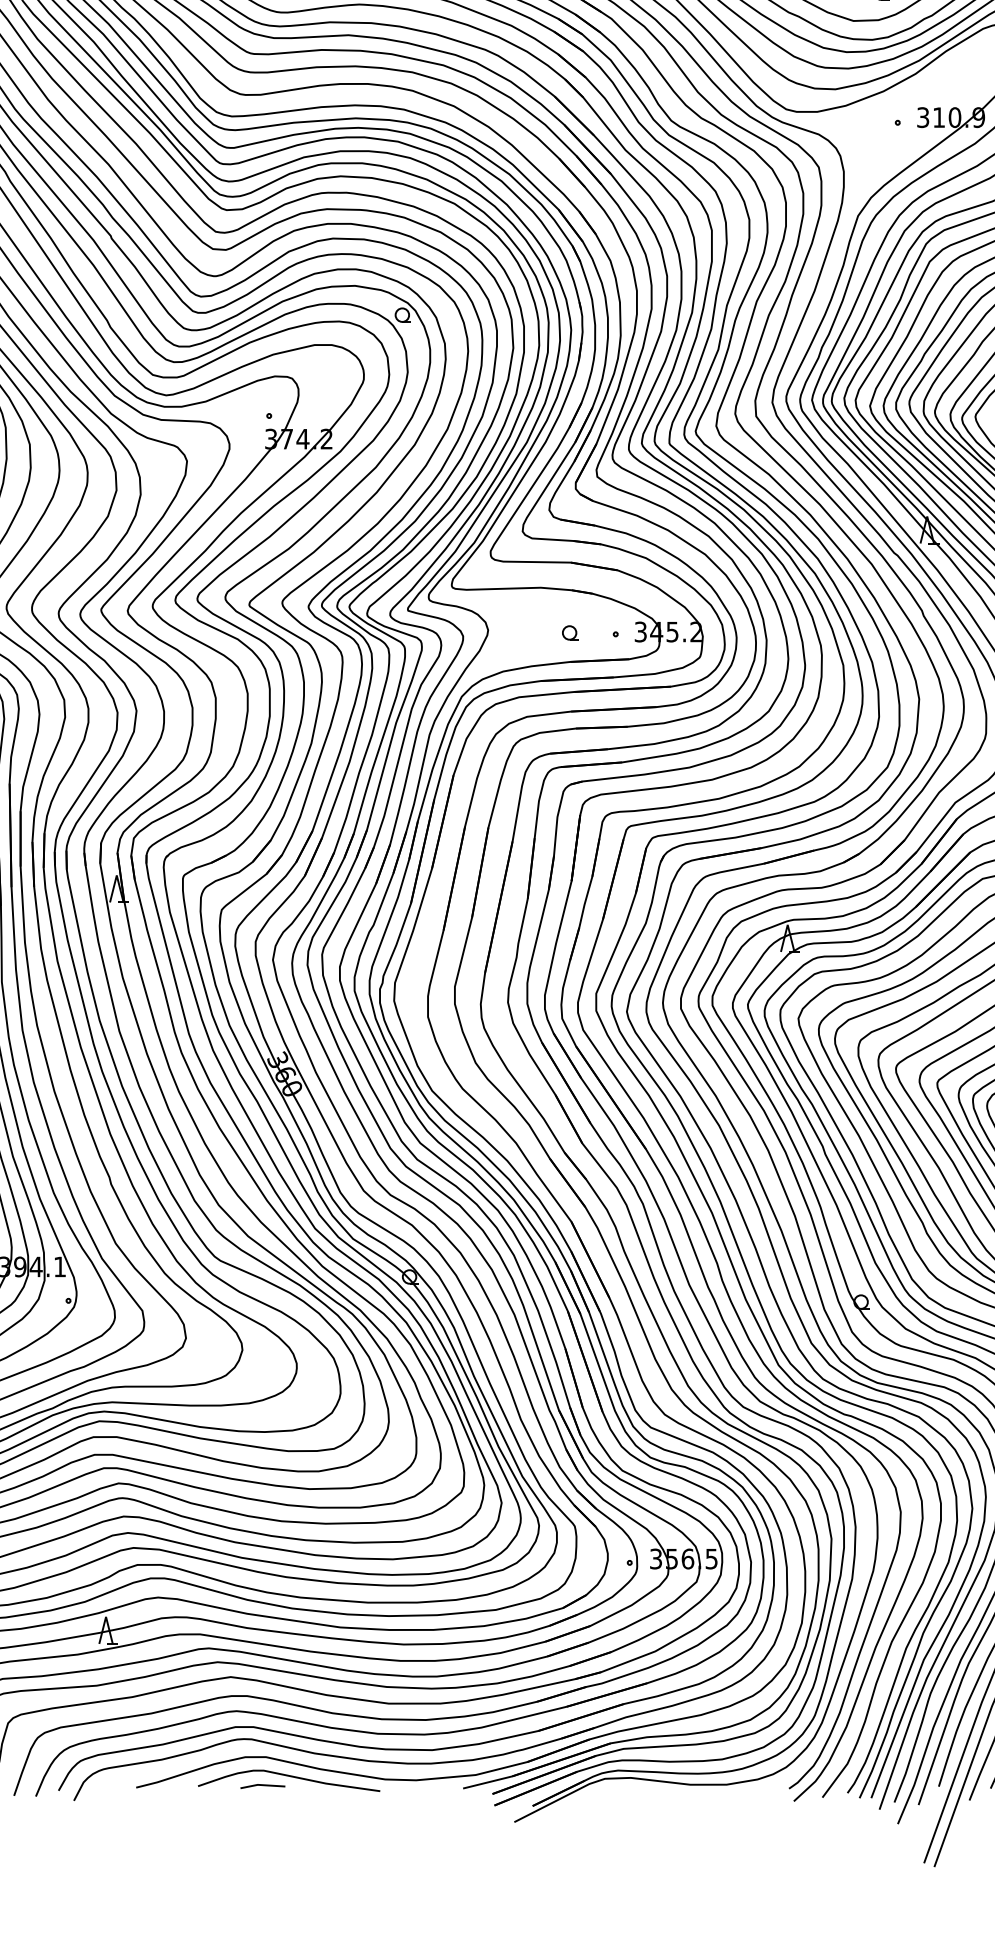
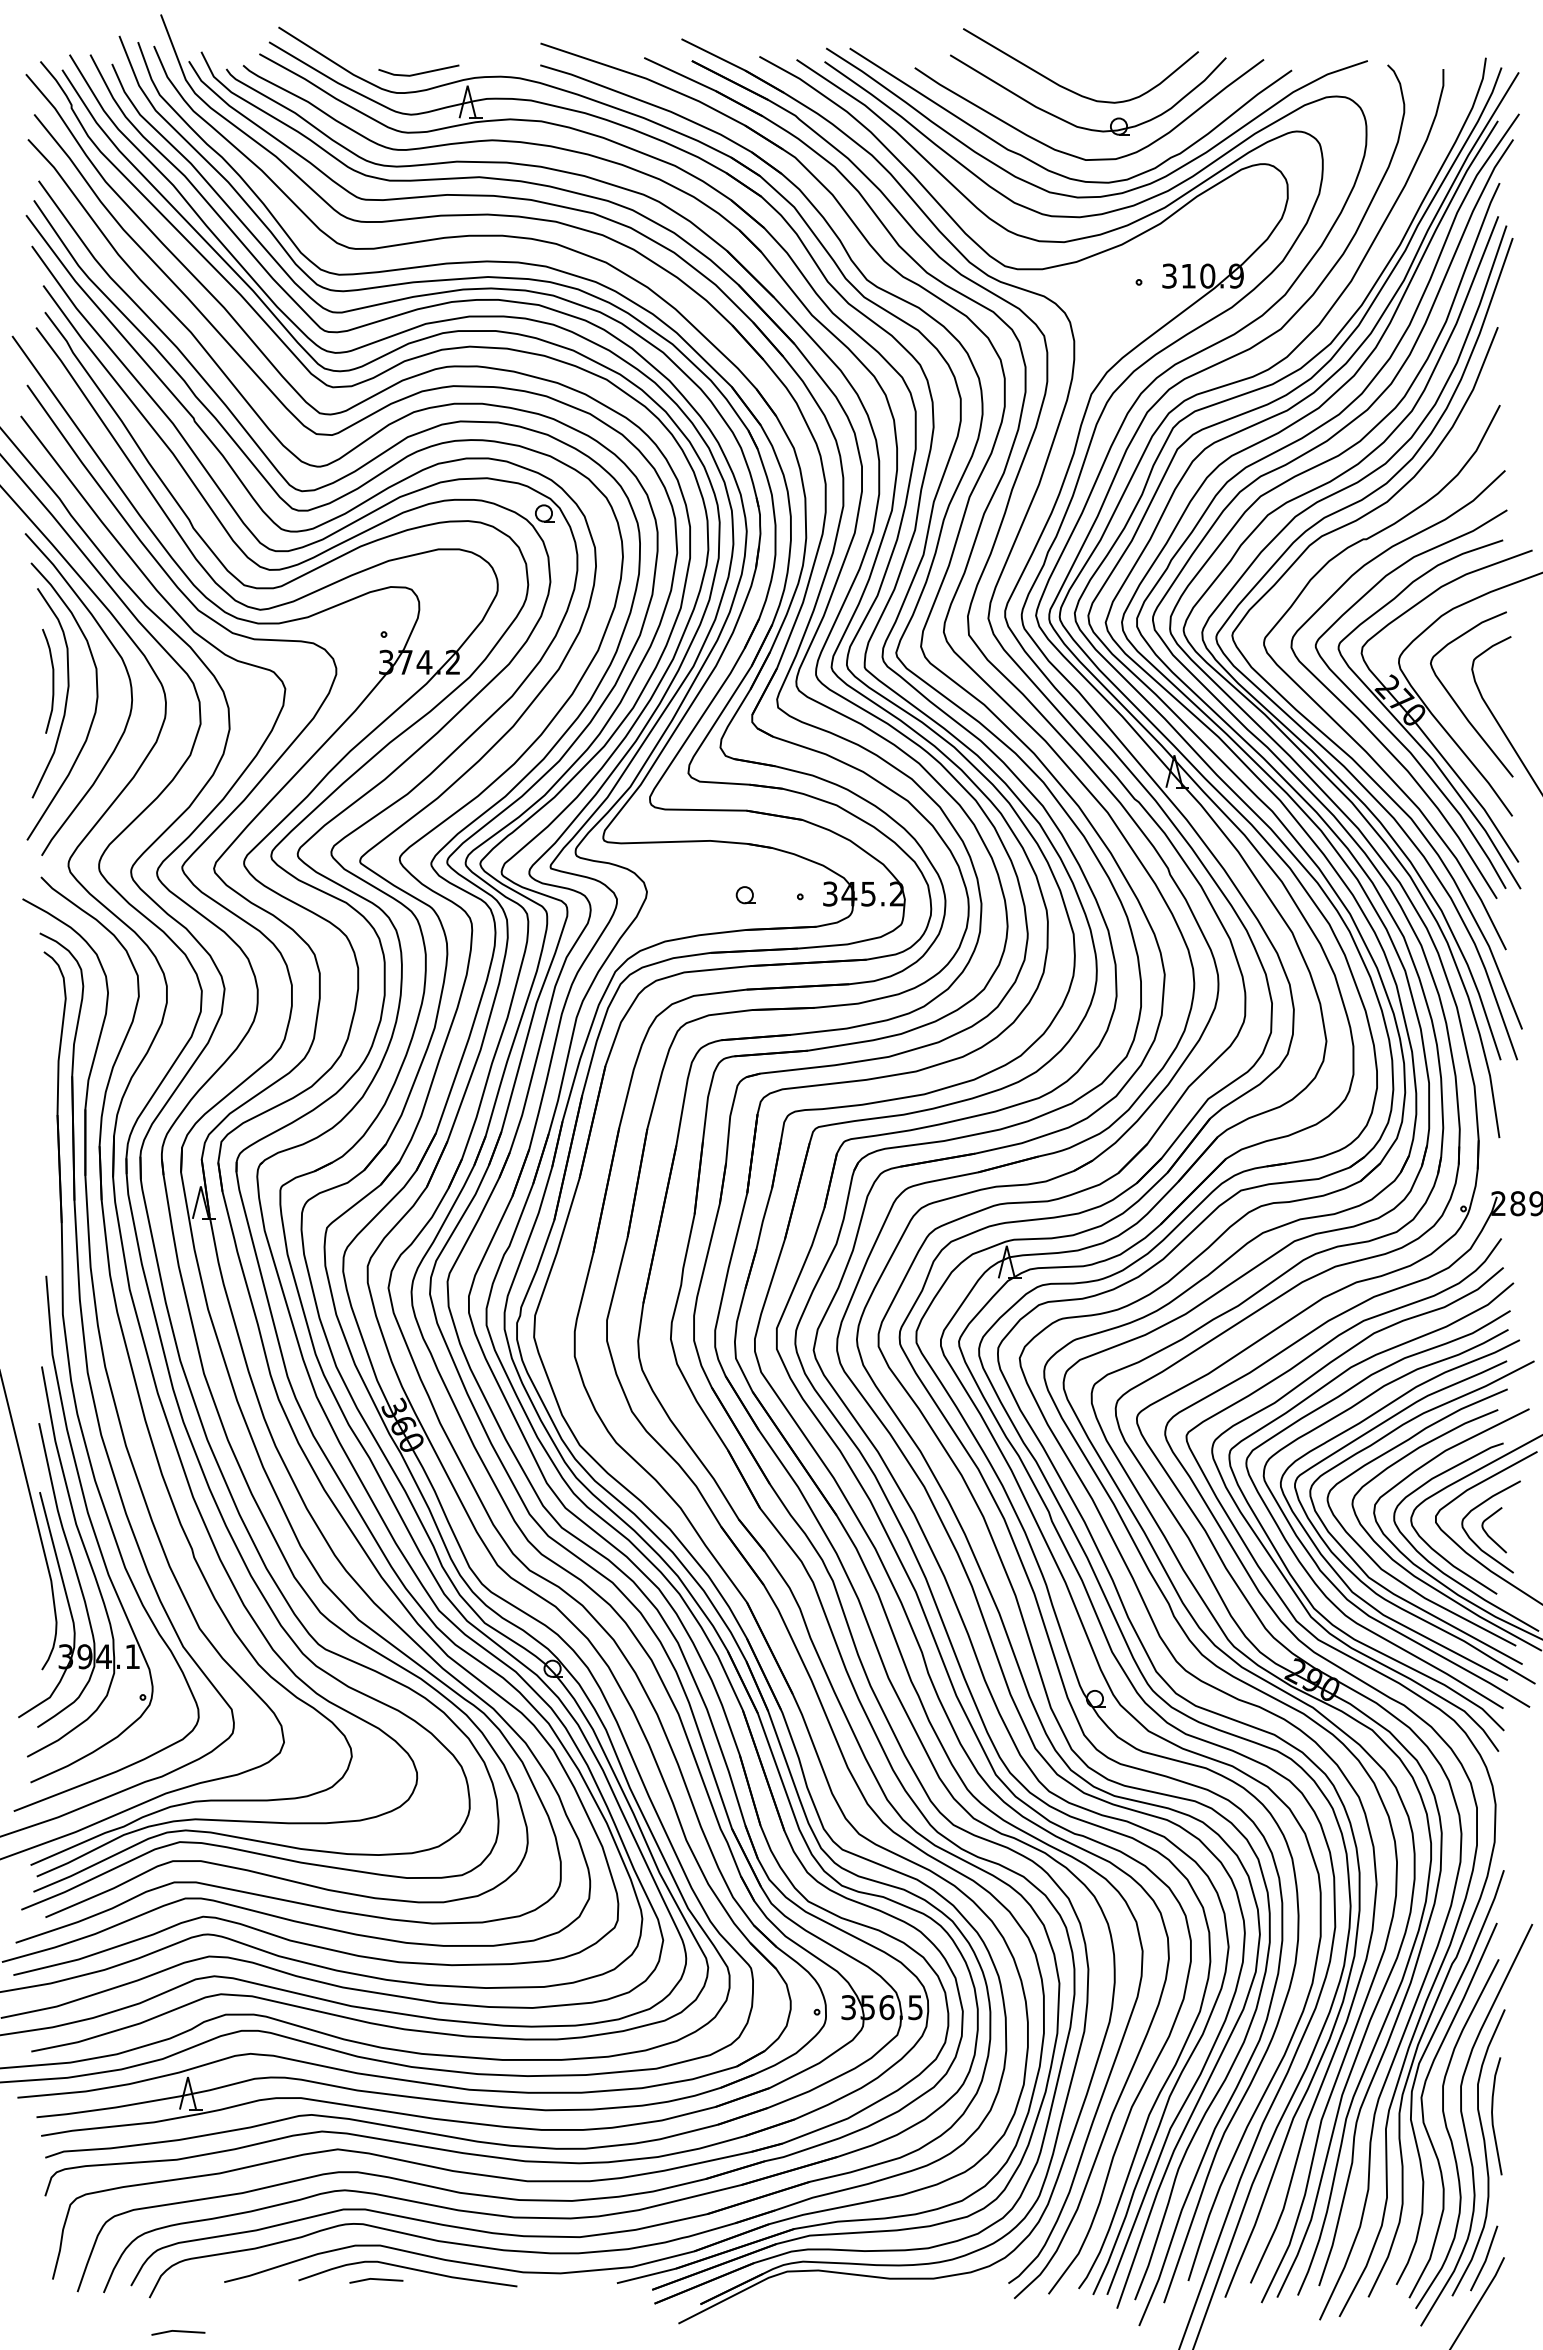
line: (98, 1829) -> (178, 2332), added

